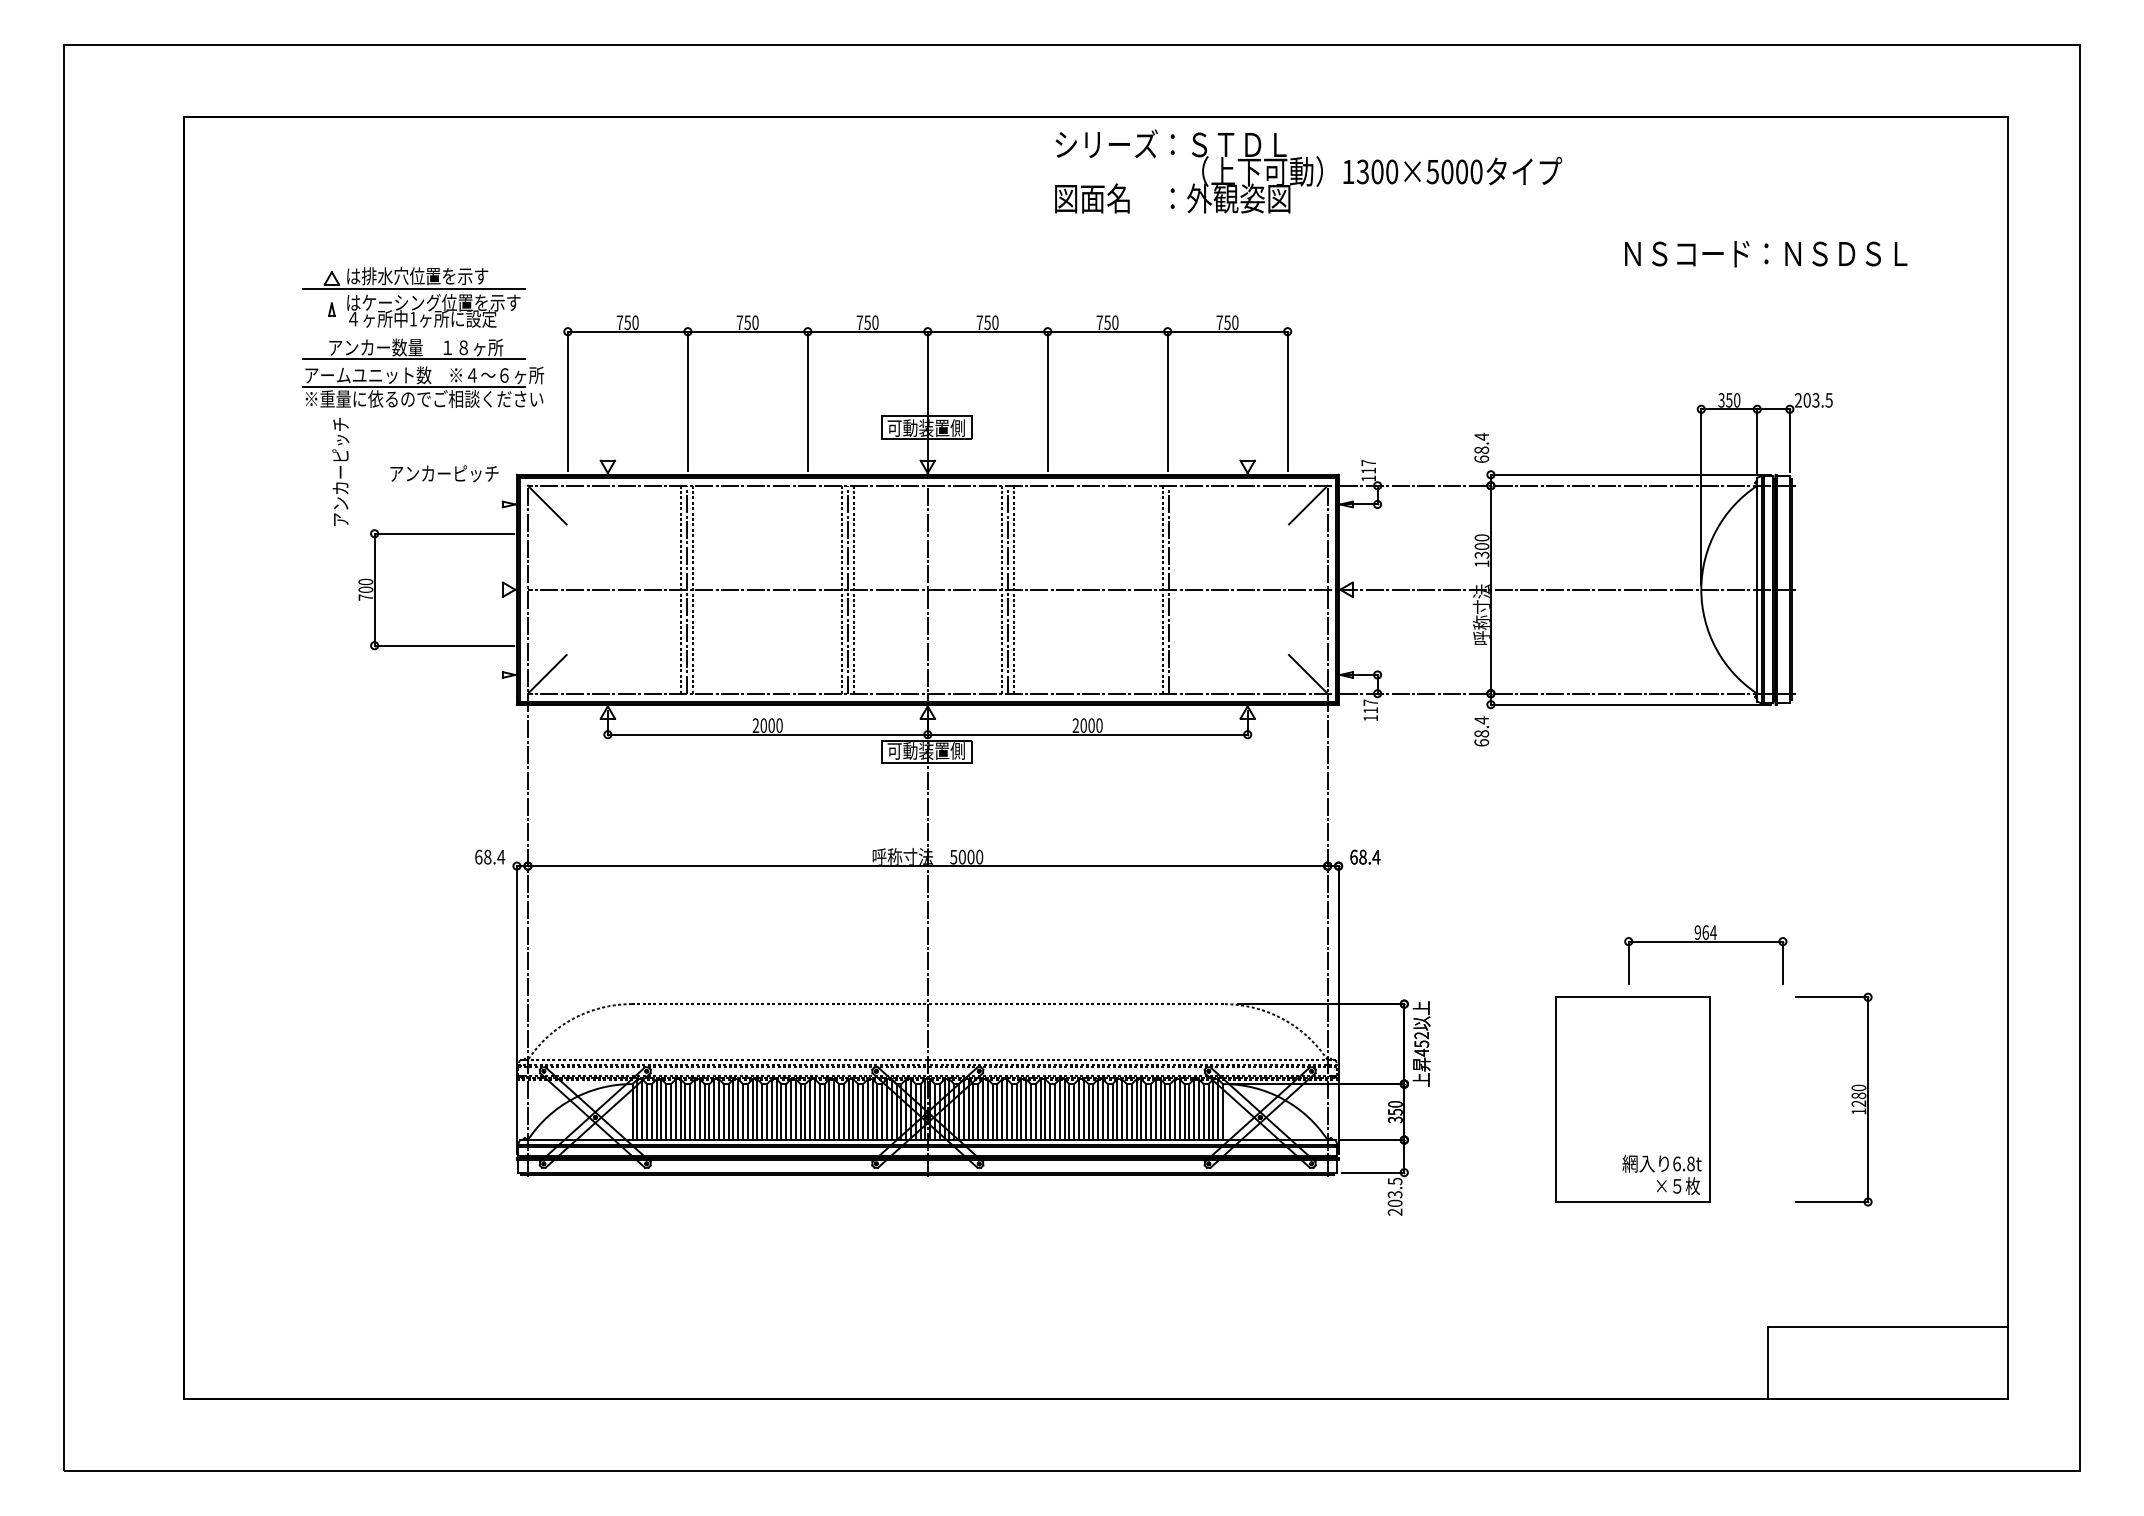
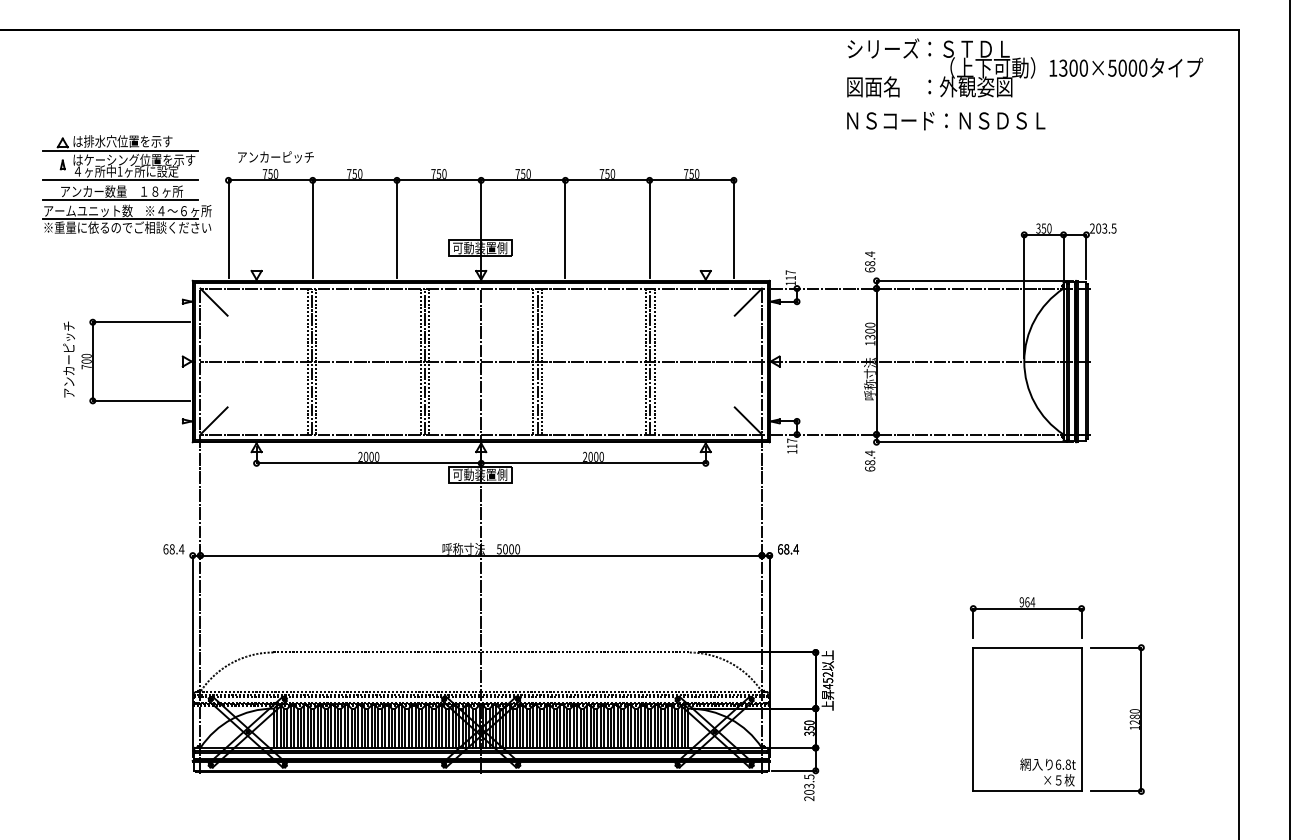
text: (1308, 171) -> (1025, 67), moved
text: (1766, 254) -> (946, 121), moved
line: (413, 331) -> (120, 180), added
text: (340, 471) -> (68, 359), moved
text: (444, 473) -> (275, 157), moved
line: (1174, 589) -> (654, 361), added
part: (1632, 1099) -> (1027, 719), moved

